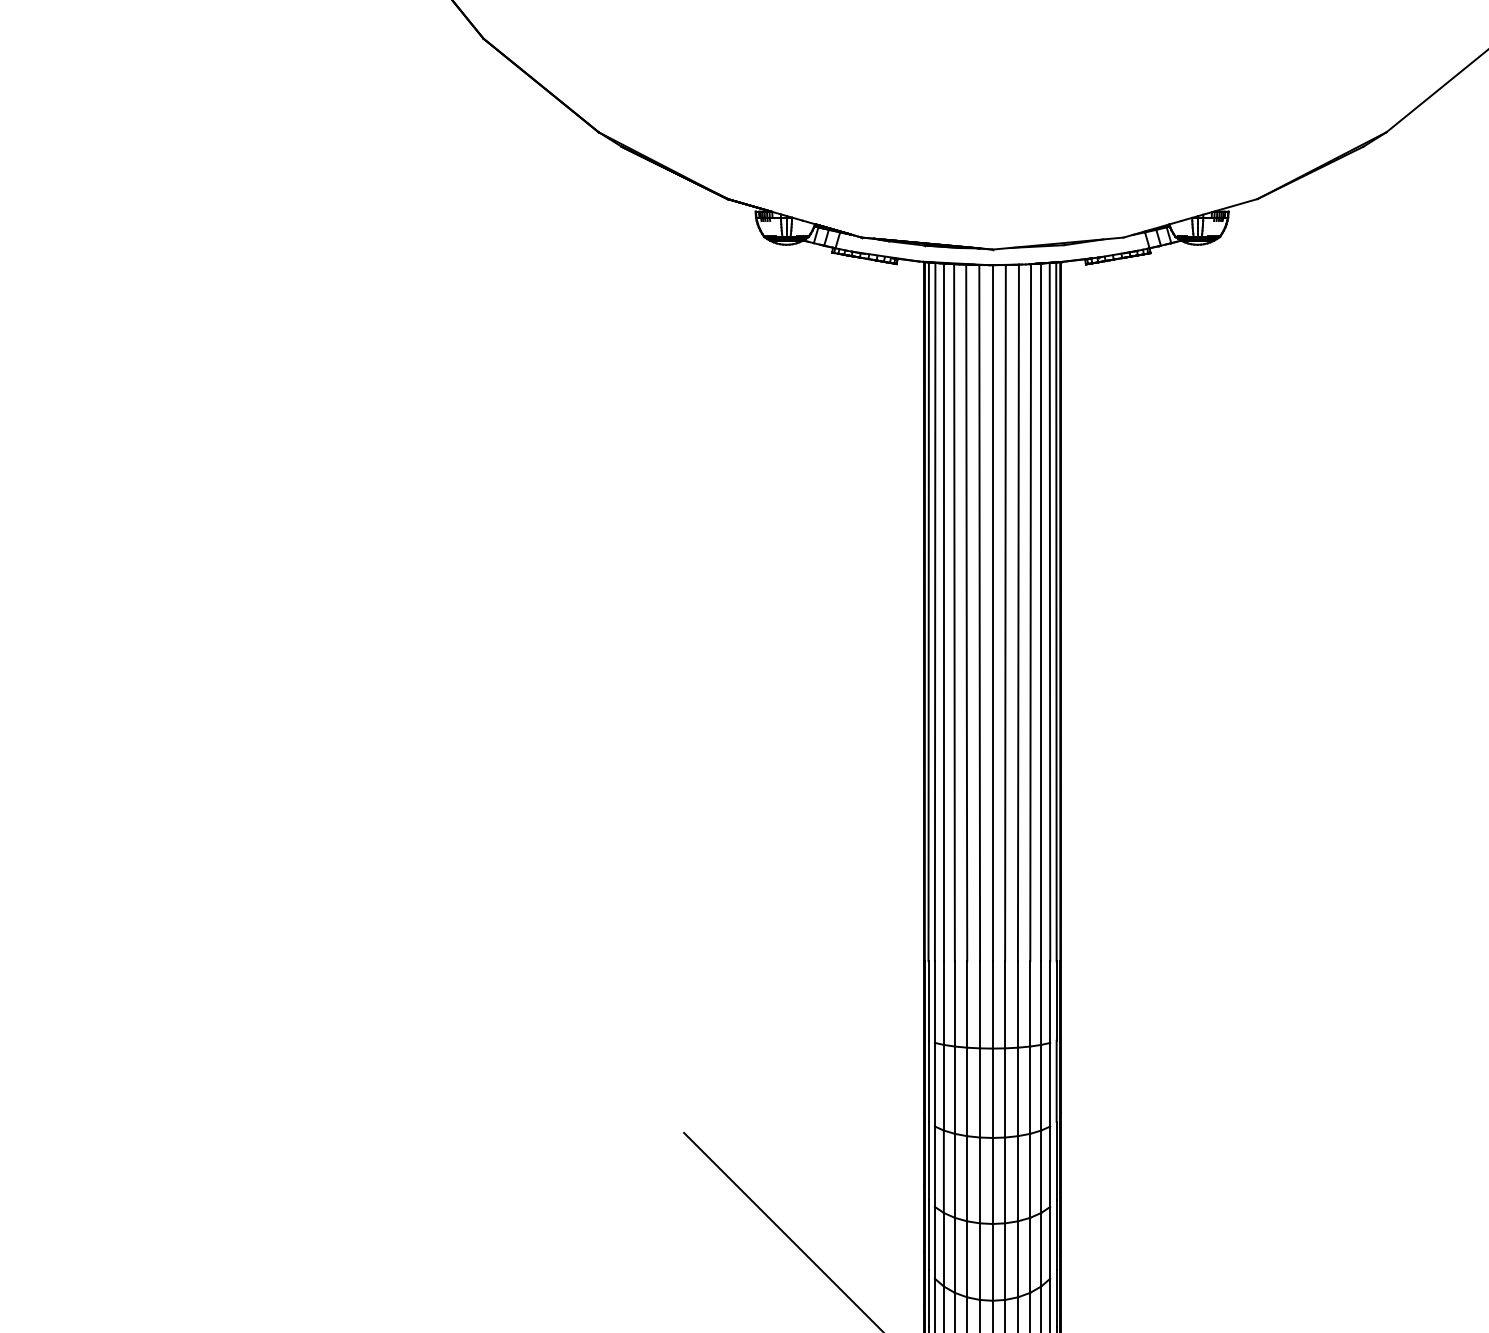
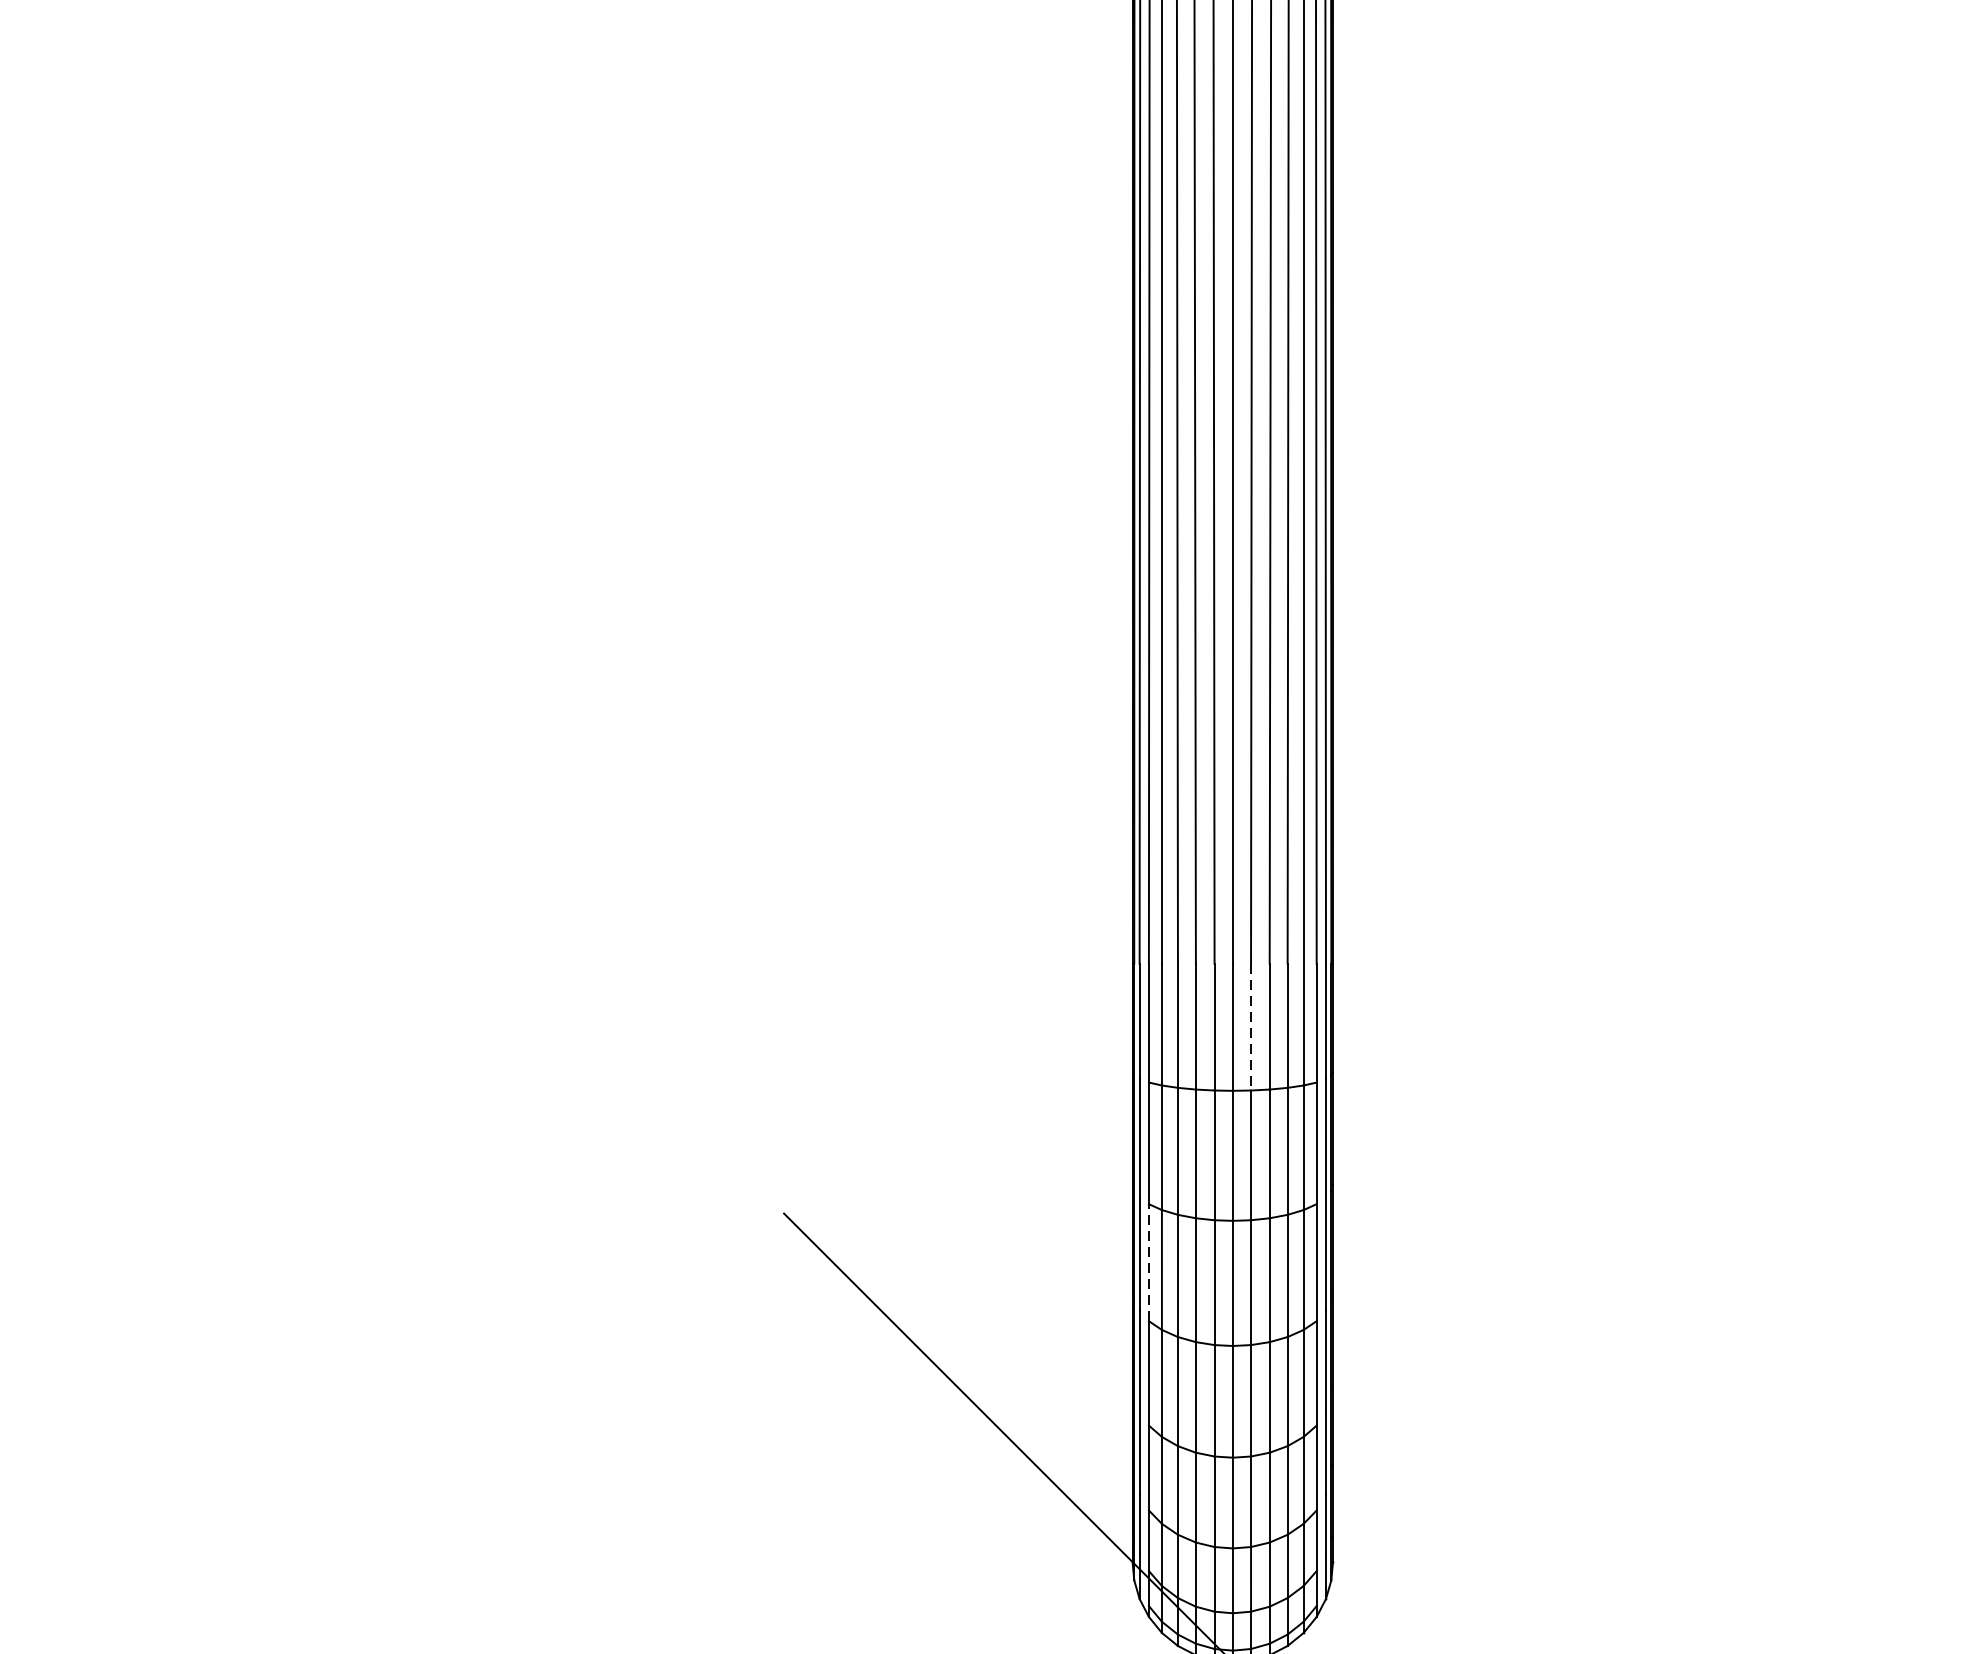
line: (1005, 1004) -> (1251, 1026), solid -> dashed
line: (934, 1166) -> (1148, 1262), solid -> dashed

